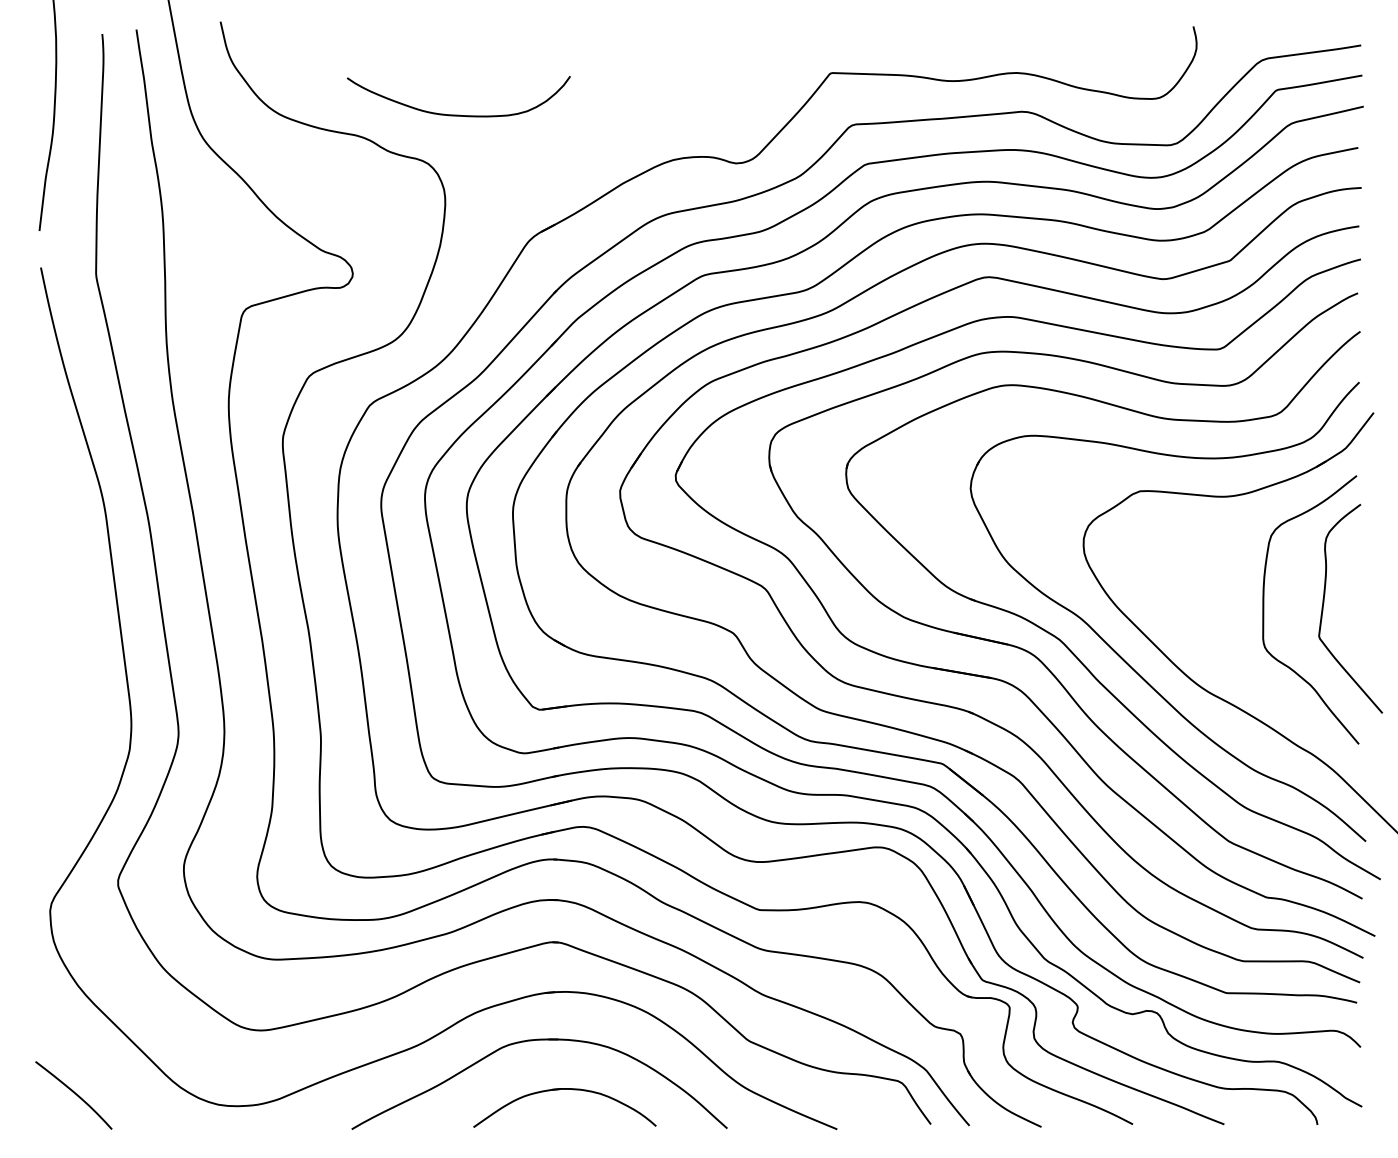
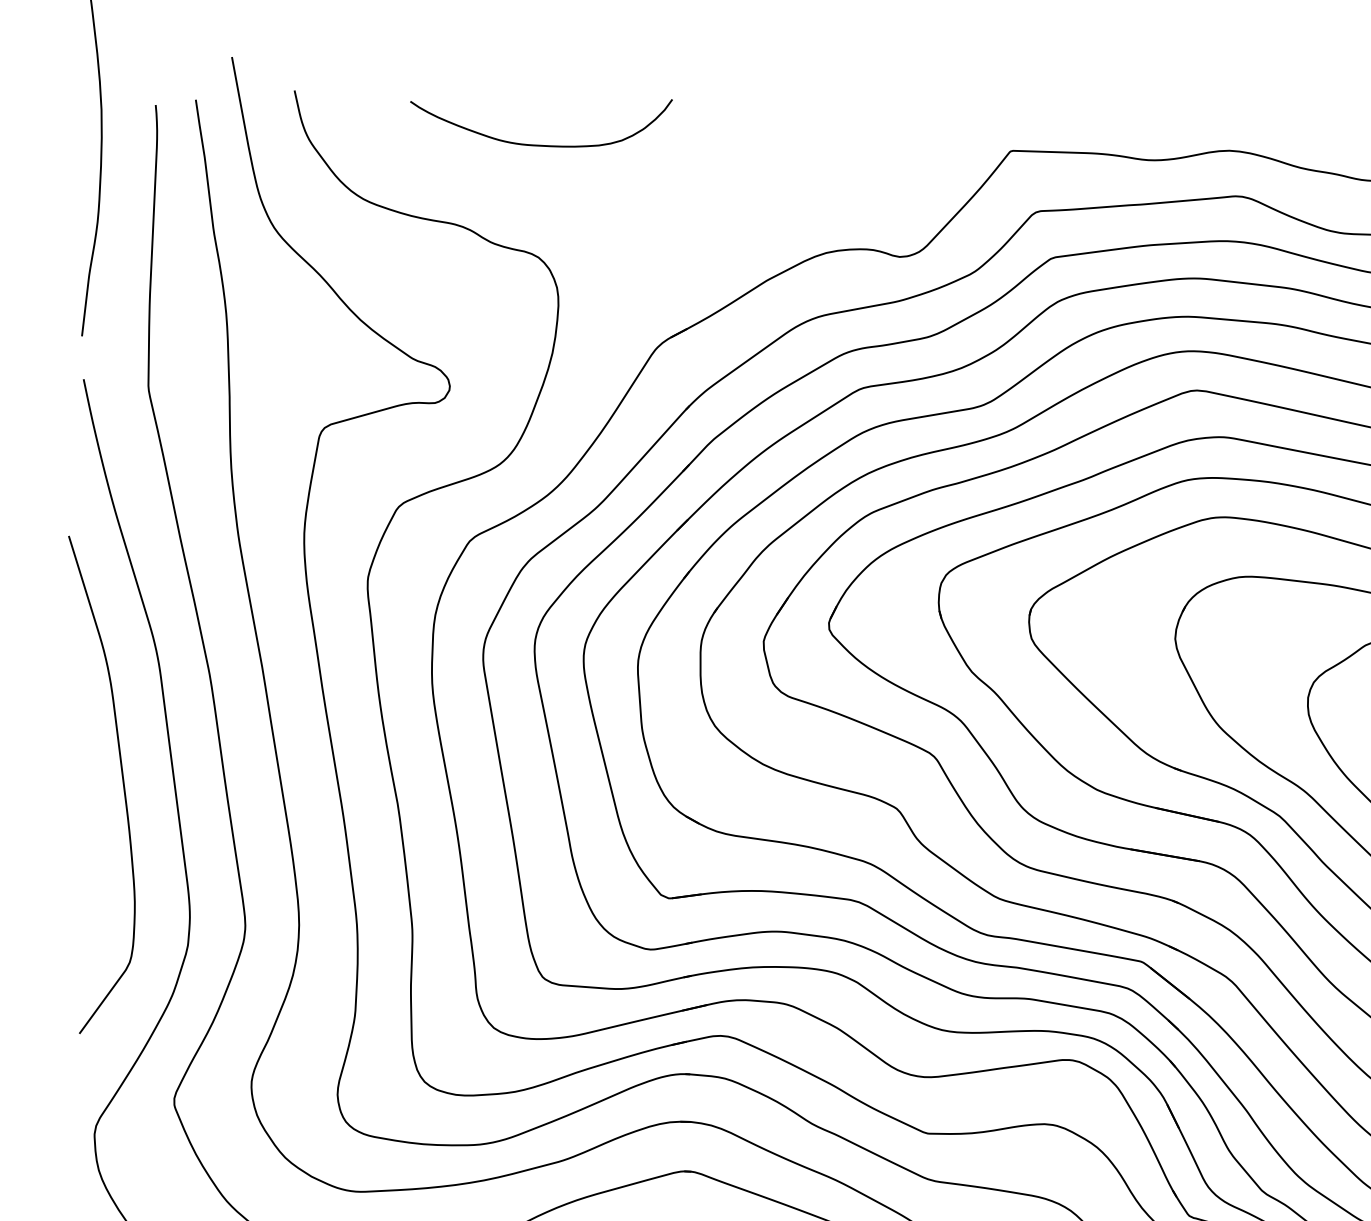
curve: (458, 114) -> (541, 144), moved
curve: (73, 609) -> (121, 780), added

